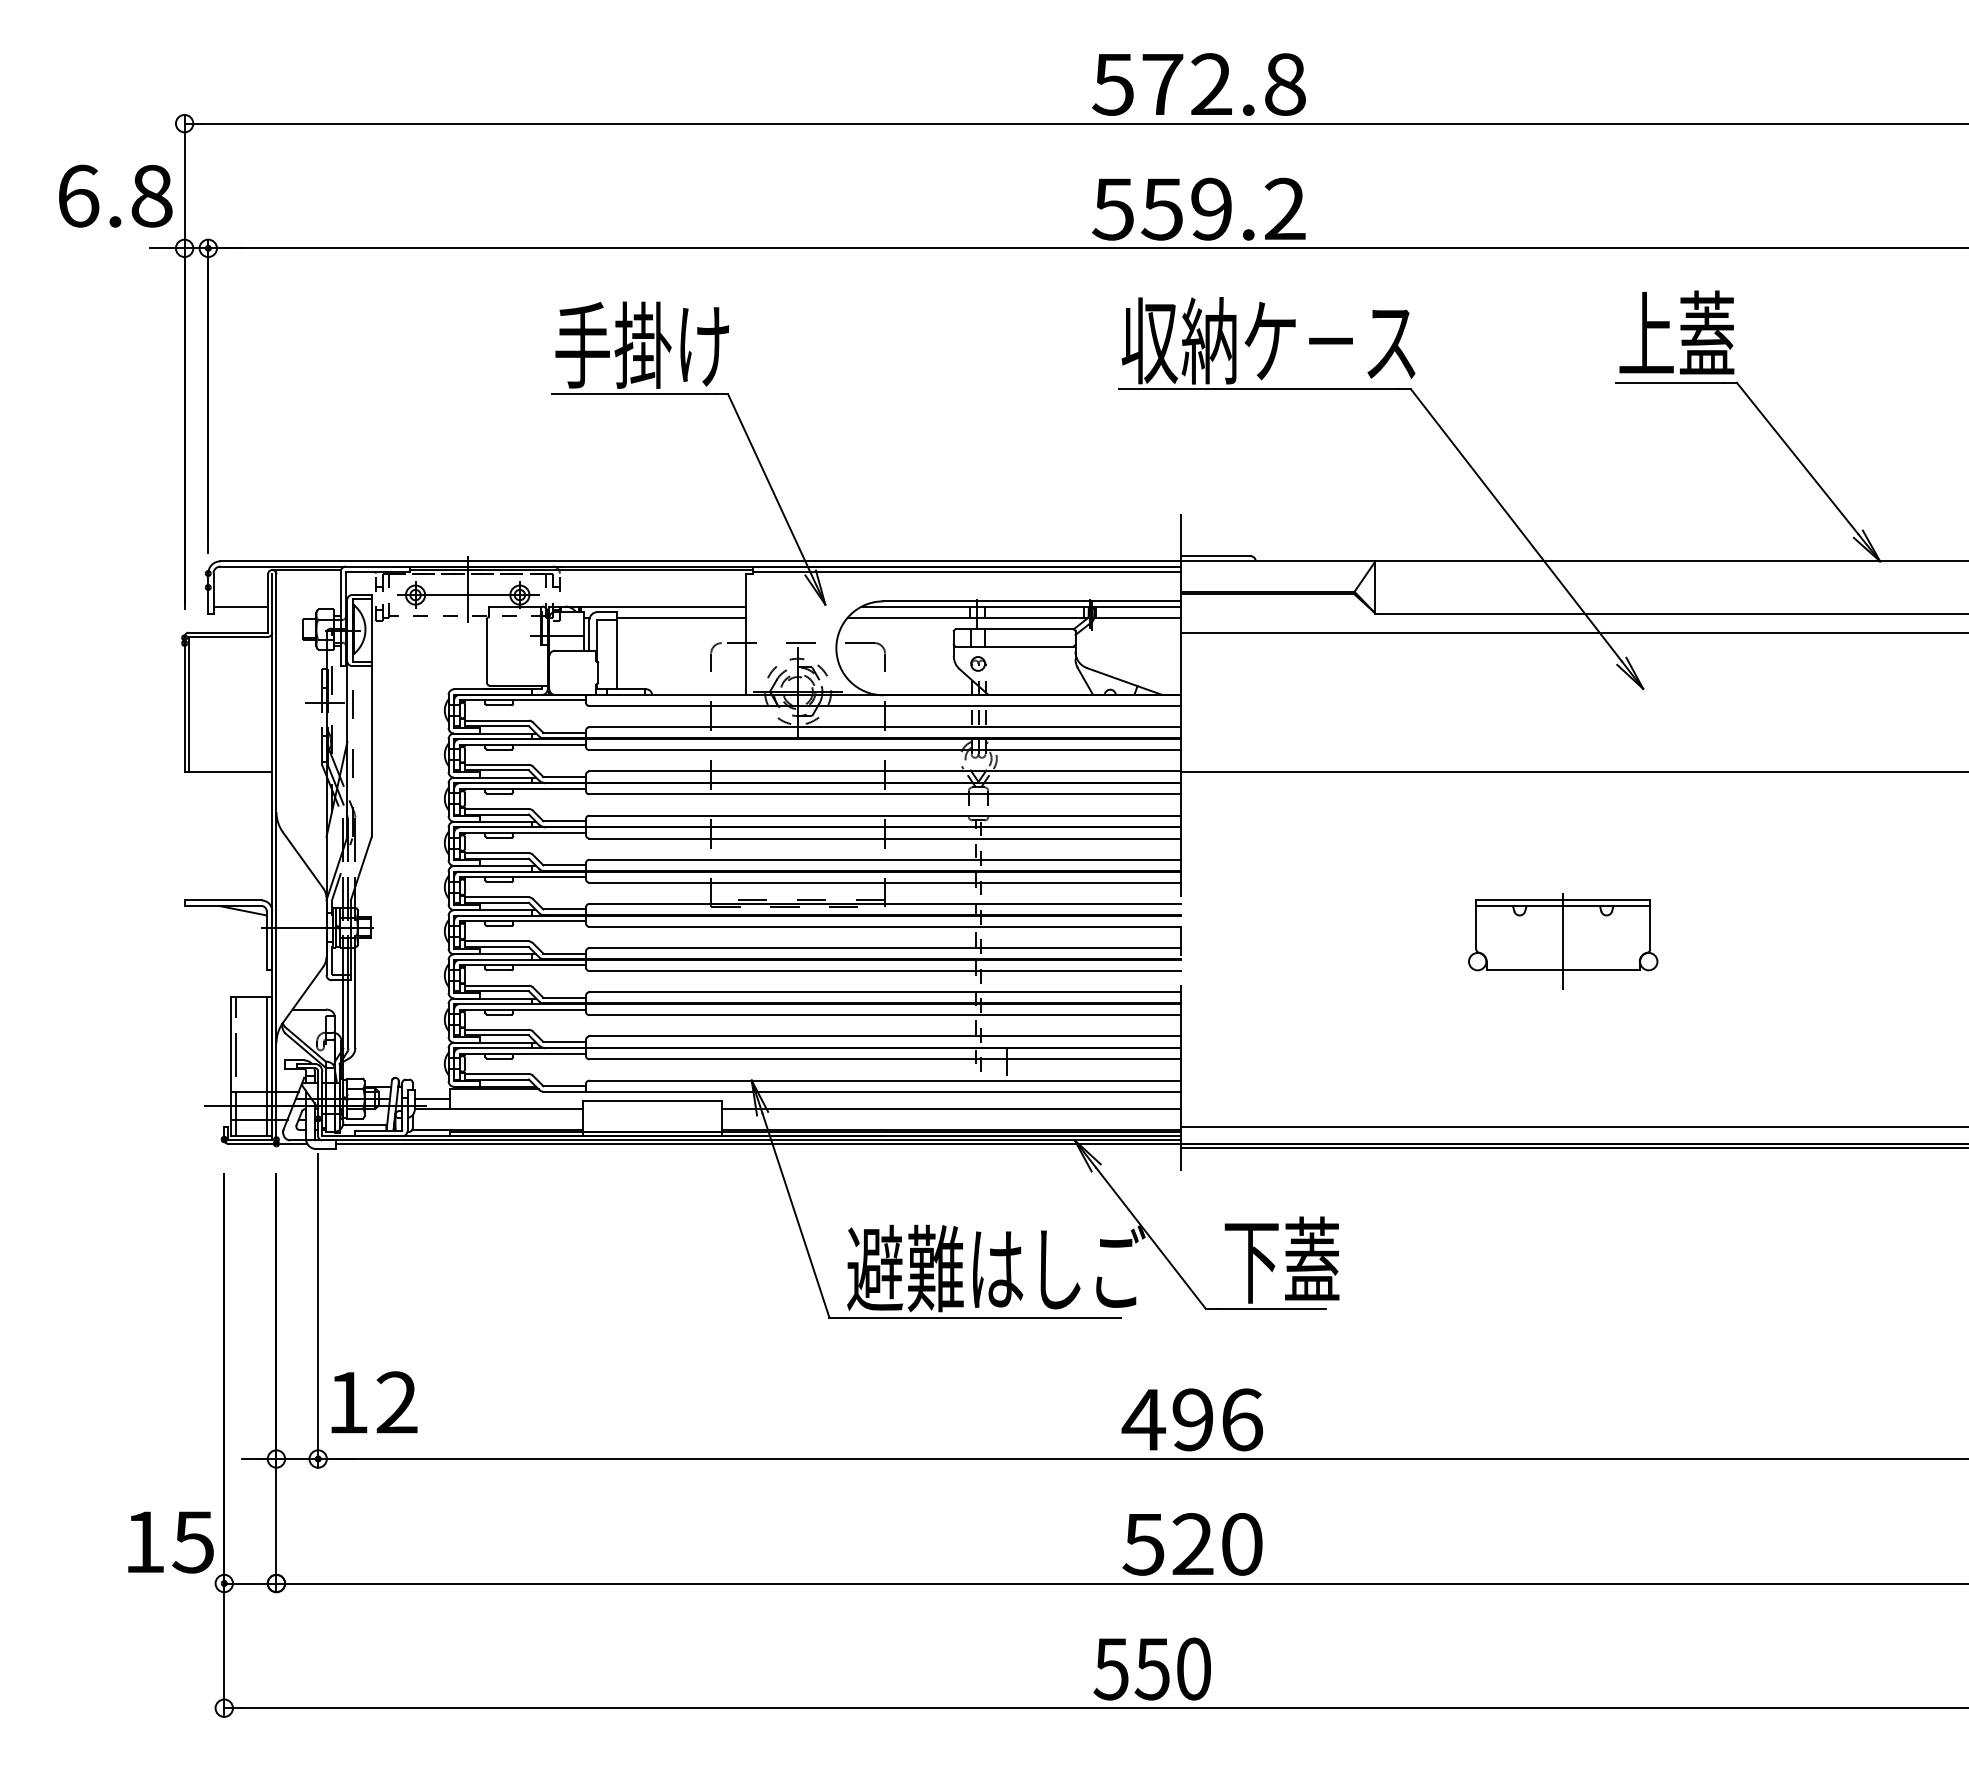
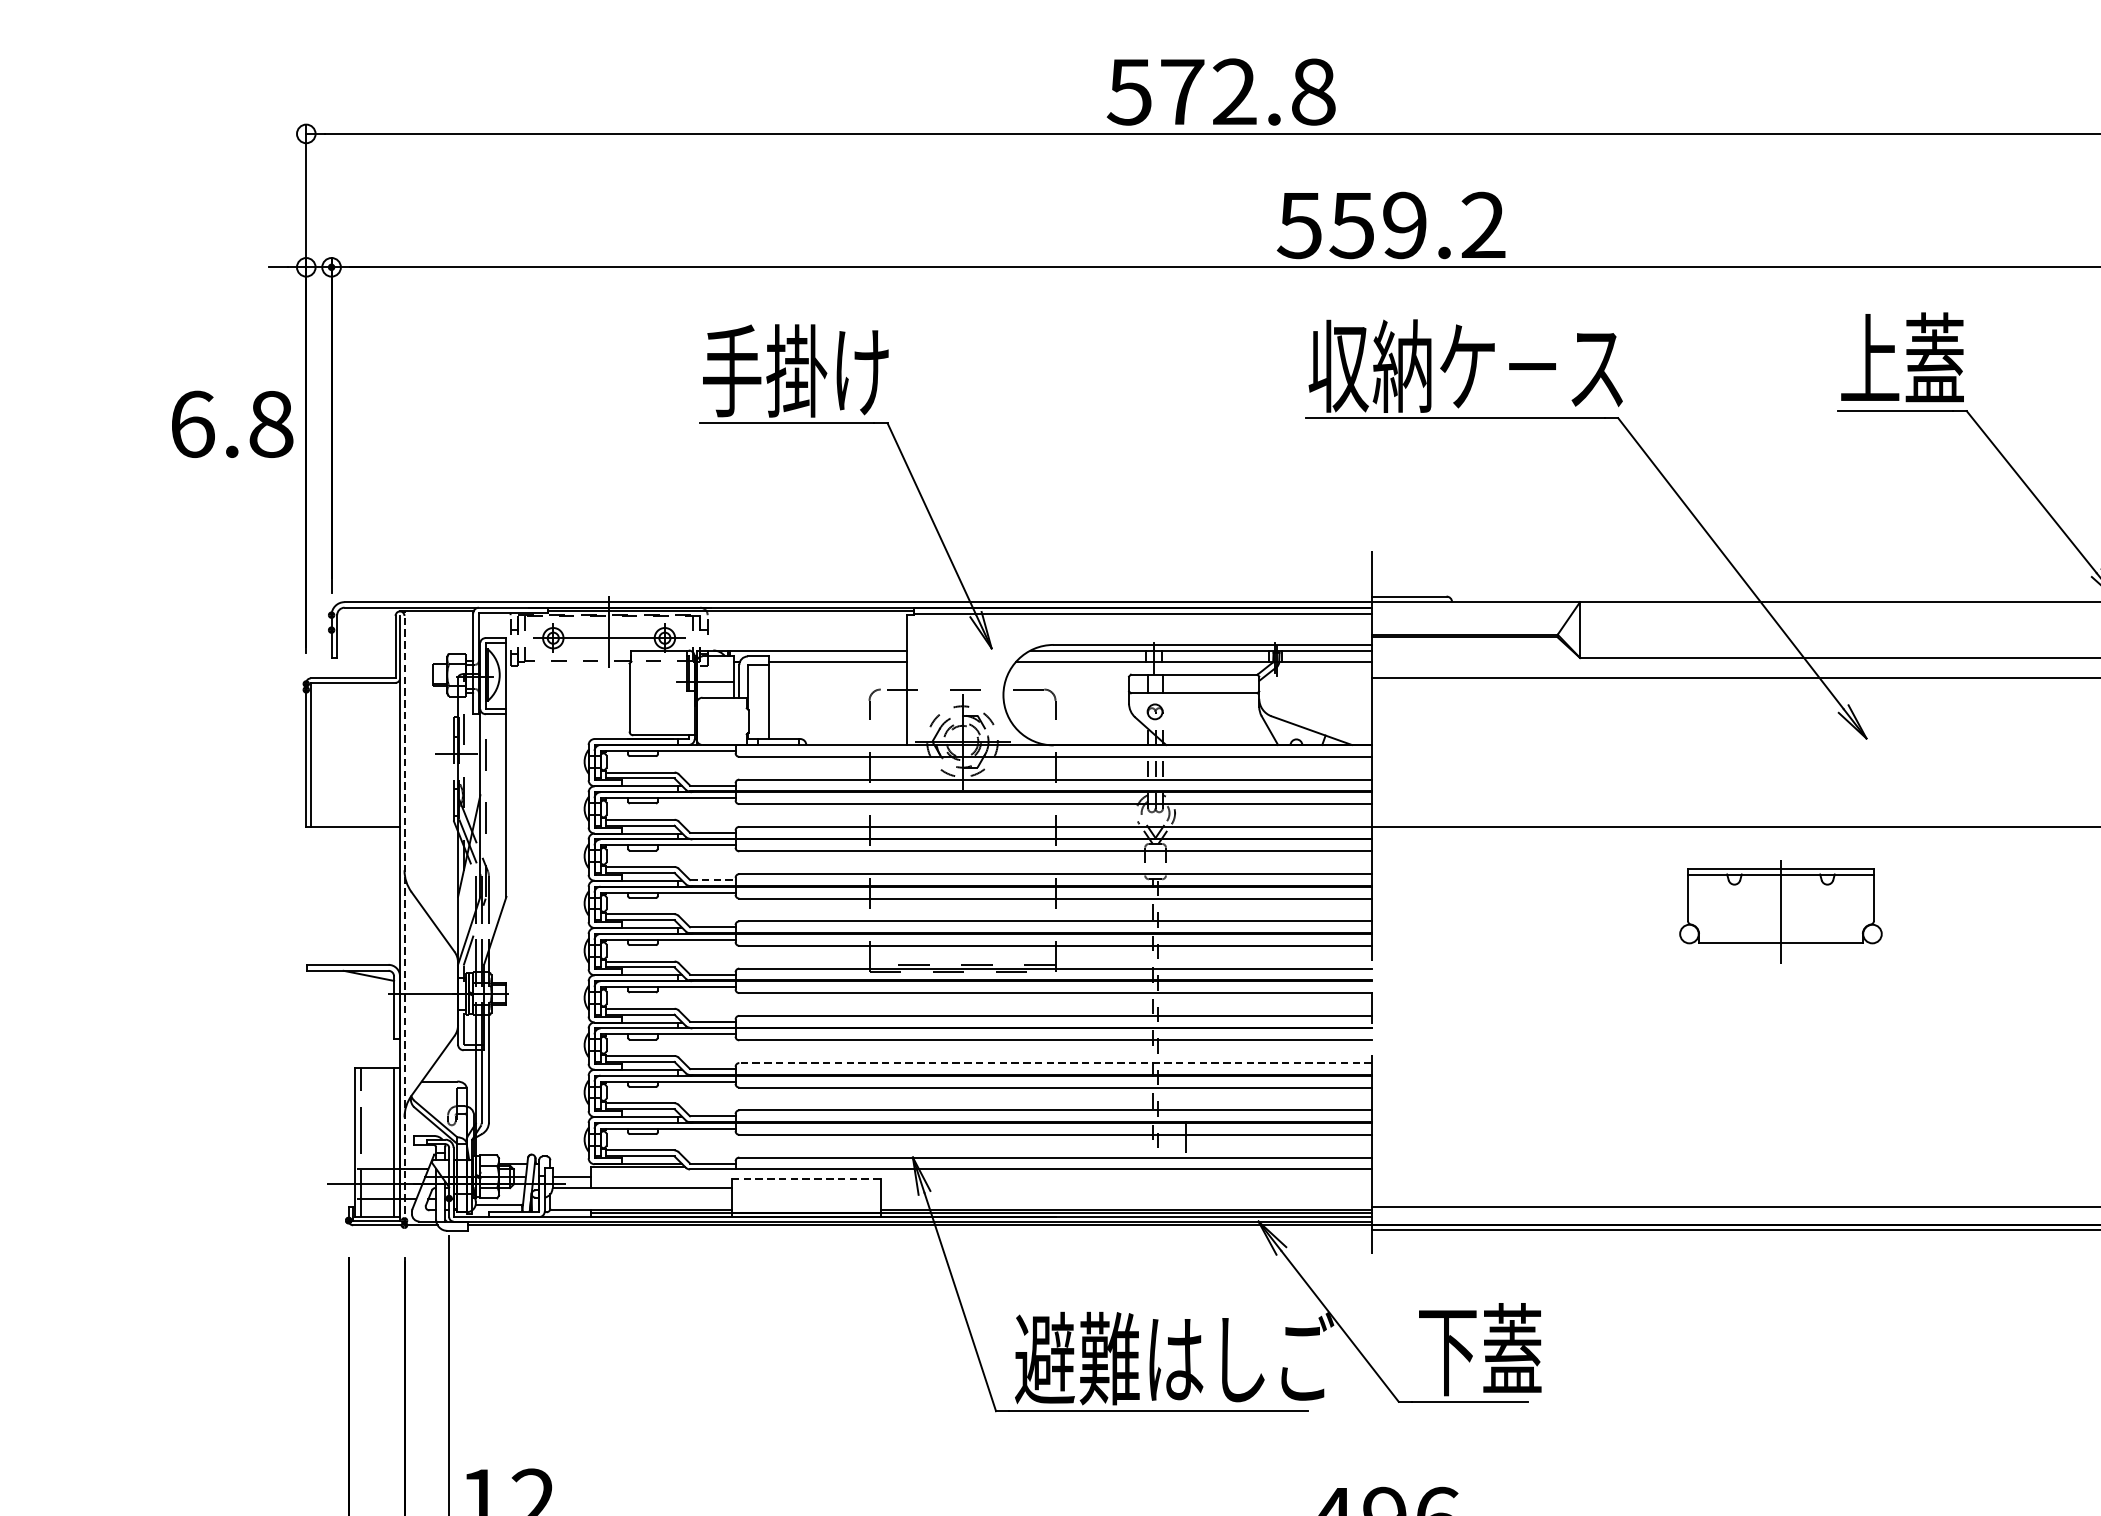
text: (1198, 84) -> (1220, 92), moved
text: (115, 195) -> (232, 423), moved
line: (240, 606) -> (366, 650), removed
line: (565, 821) -> (713, 880), solid -> dashed
line: (276, 856) -> (404, 917), solid -> dashed
part: (1563, 941) -> (1781, 912), moved
line: (885, 992) -> (1056, 1063), solid -> dashed
line: (652, 1100) -> (806, 1178), solid -> dashed
line: (950, 1109) -> (1125, 1188), removed

